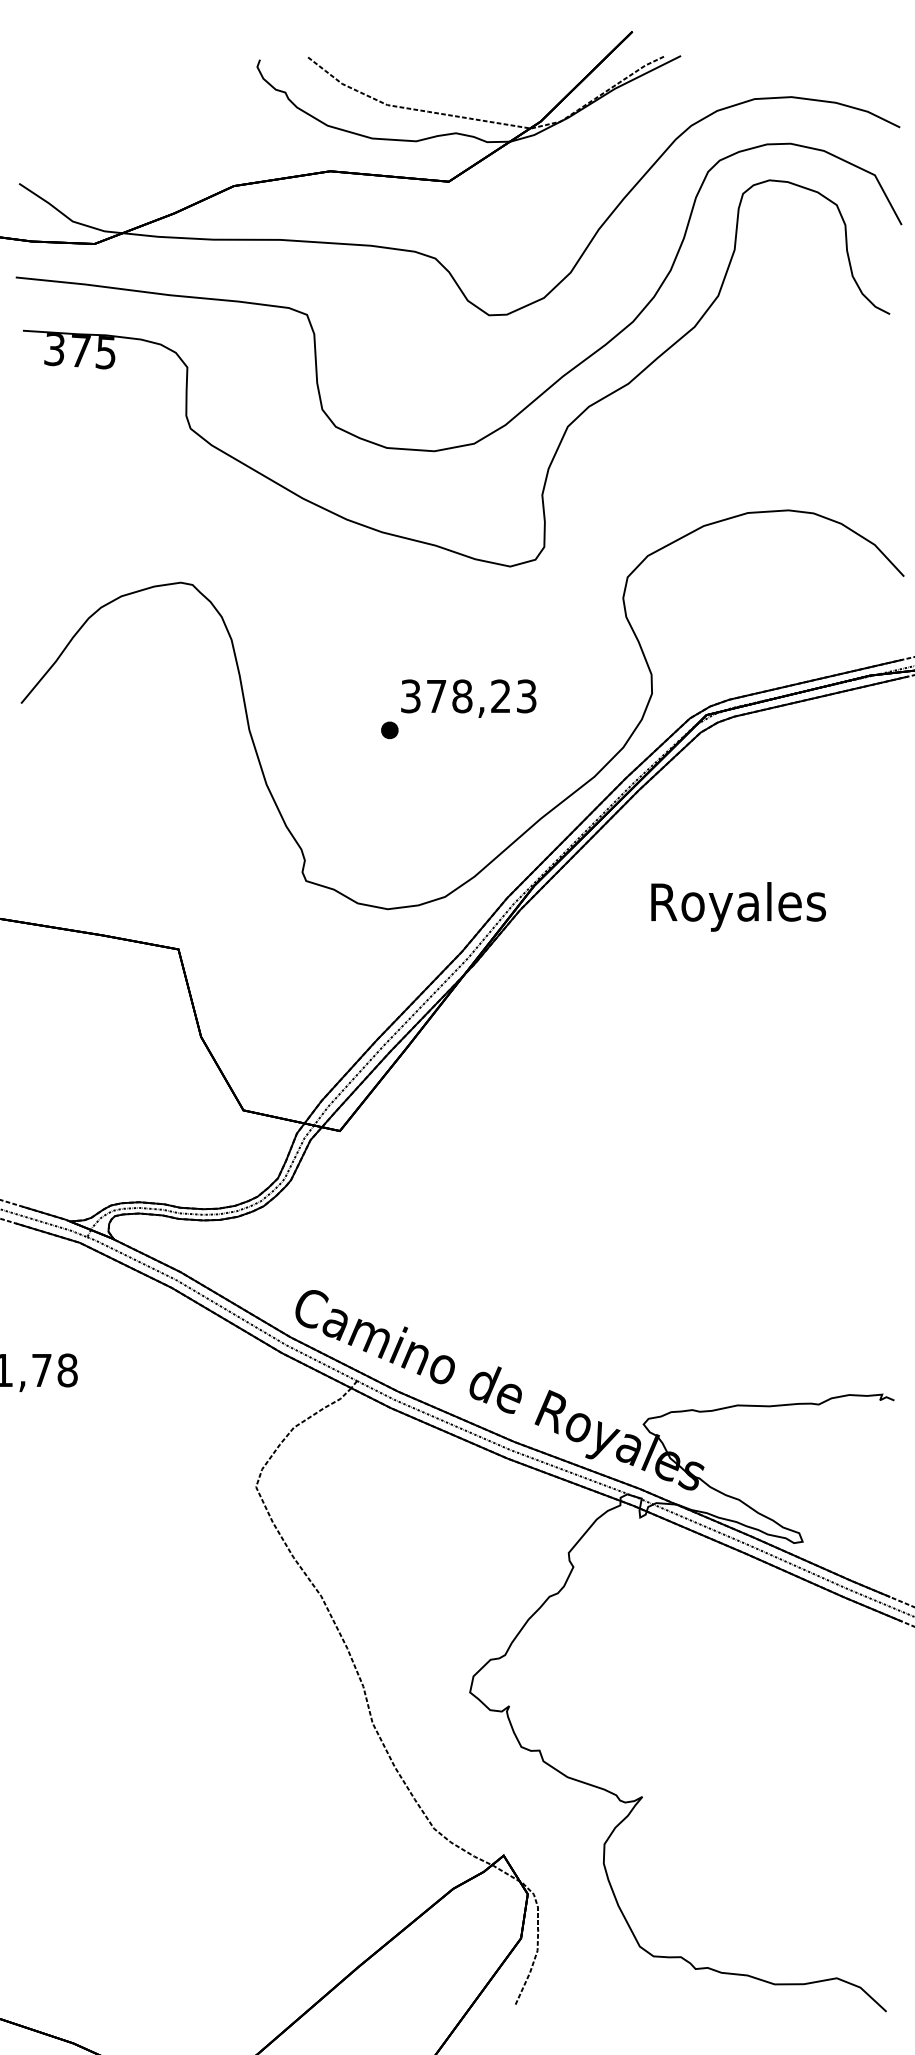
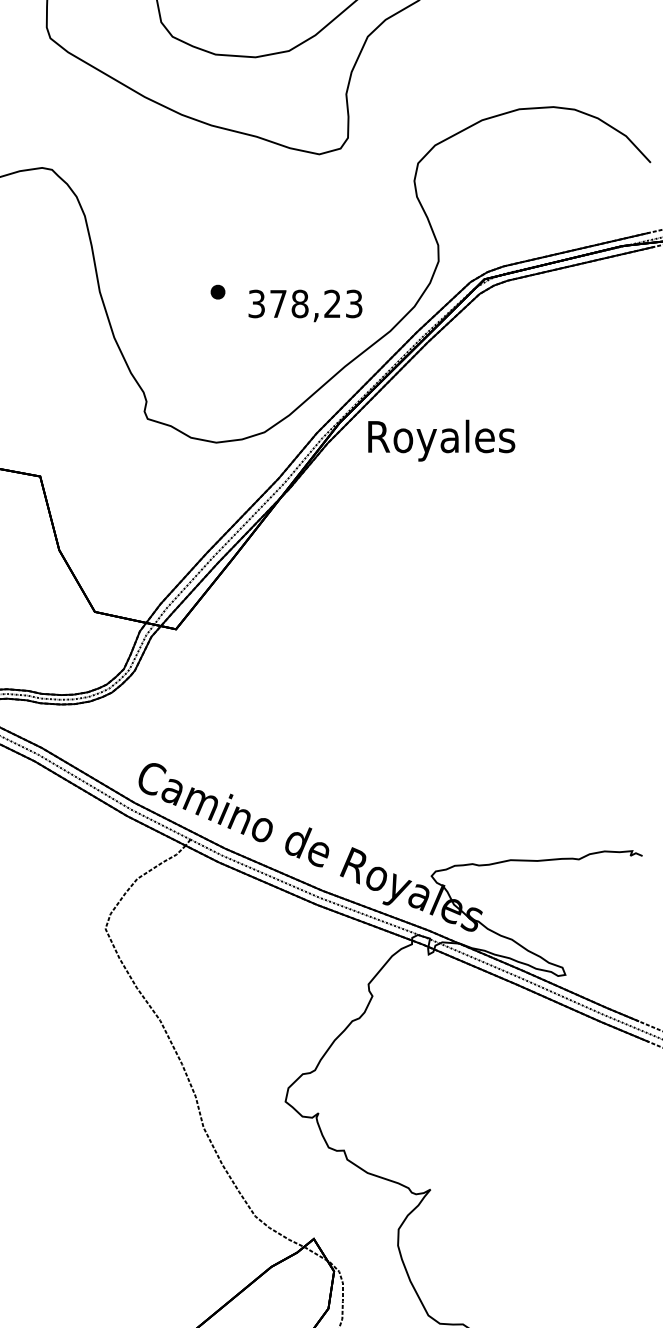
text: (468, 698) -> (305, 305), moved
text: (738, 906) -> (441, 440), moved

